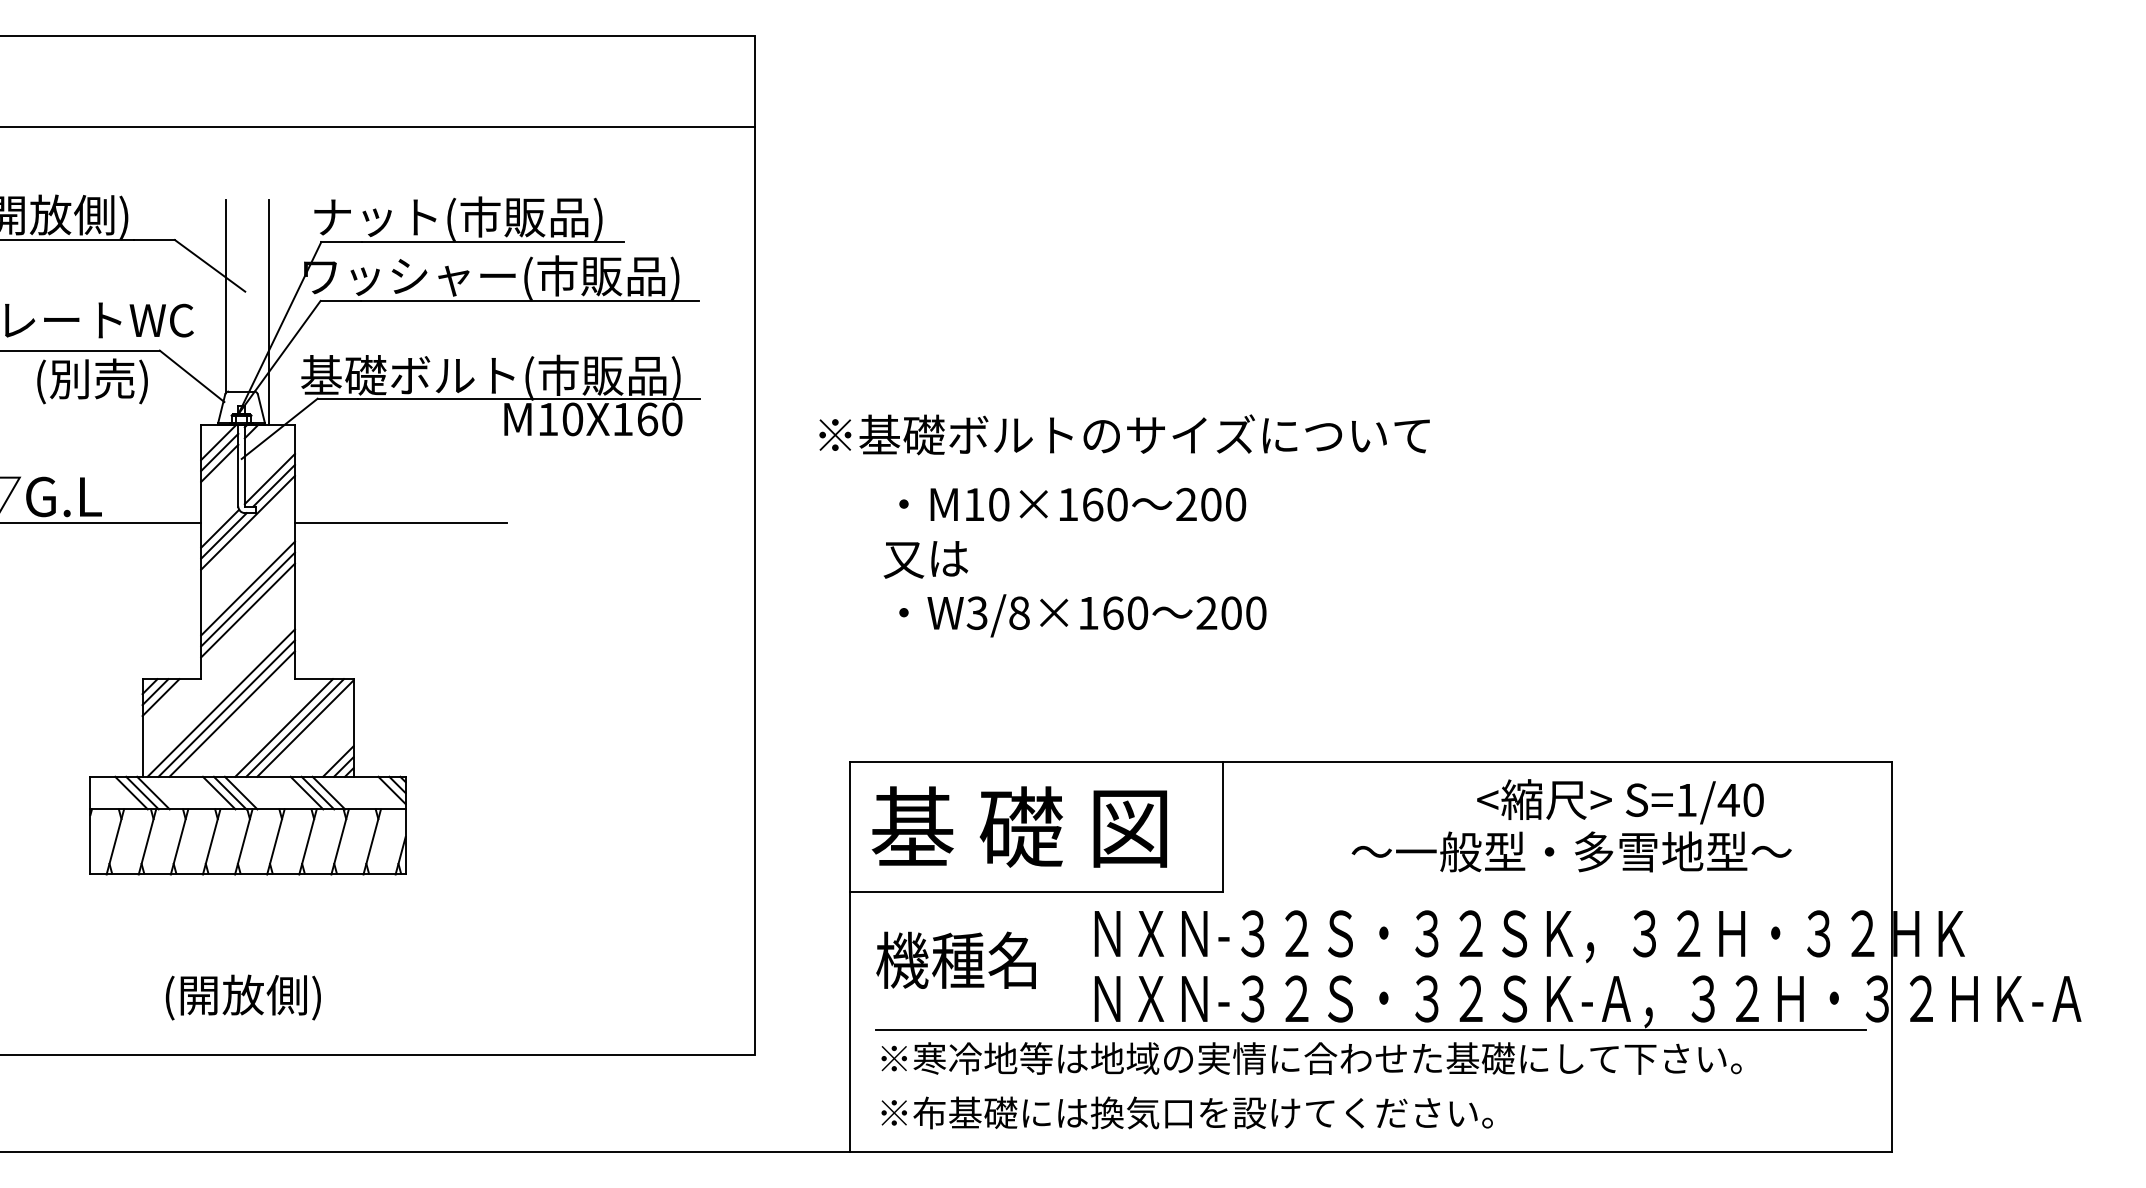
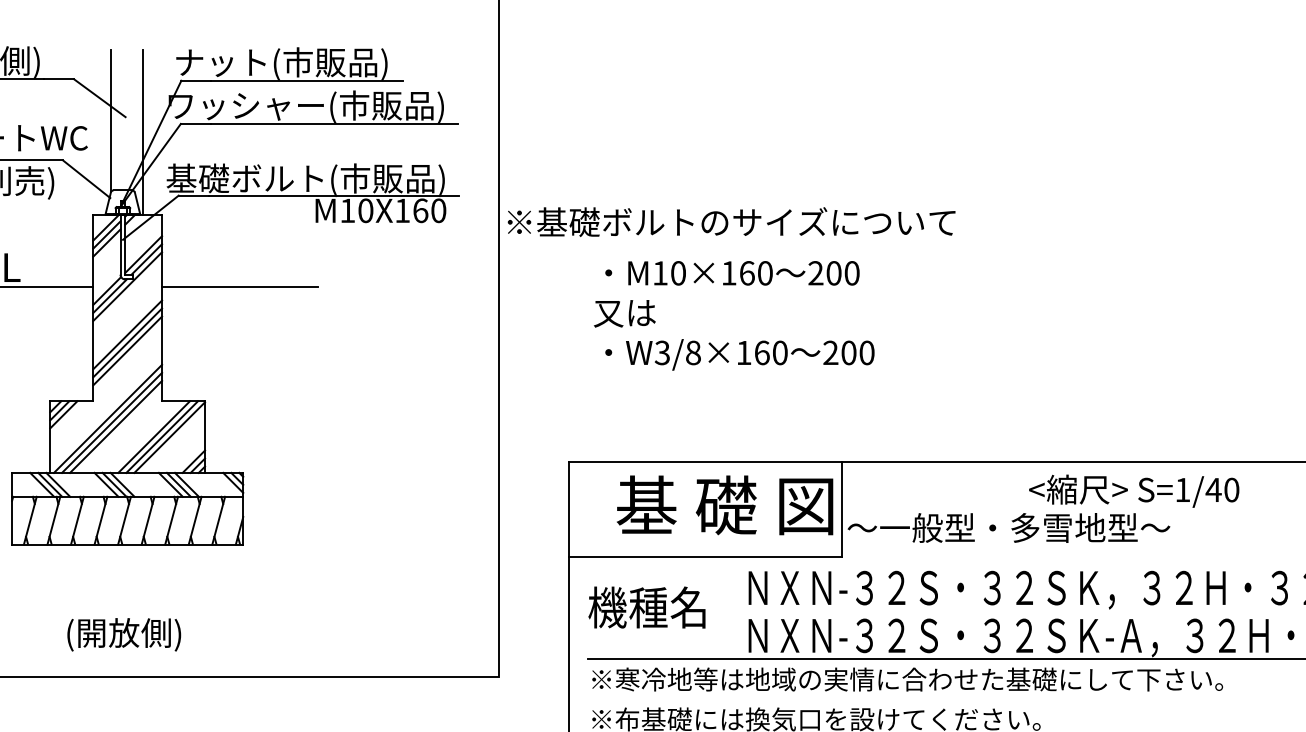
text: (1124, 434) -> (731, 221), moved
text: (1018, 826) -> (724, 504), moved
text: (1571, 851) -> (1008, 527), moved

